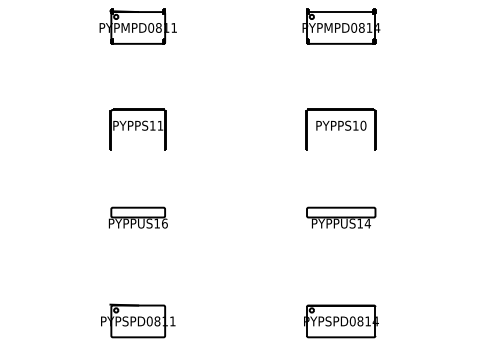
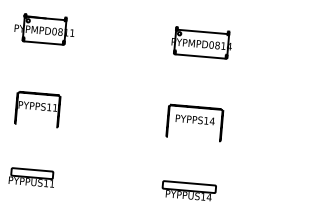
text: (363, 125) -> (212, 121), PYPPS10 -> PYPPS14
text: (164, 223) -> (51, 183), PYPPUS16 -> PYPPUS11

